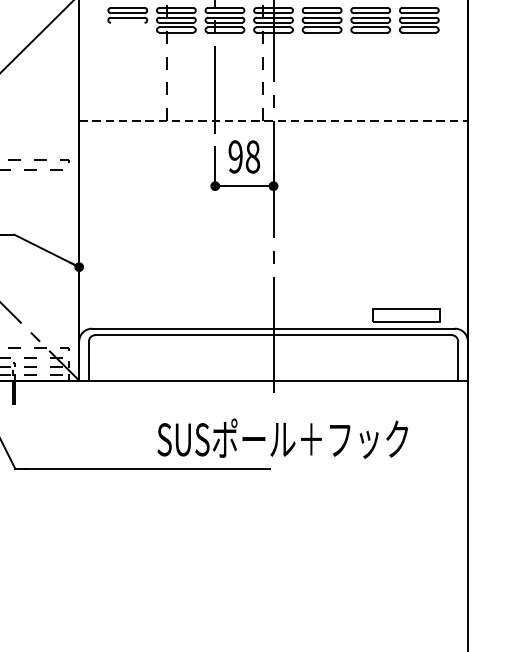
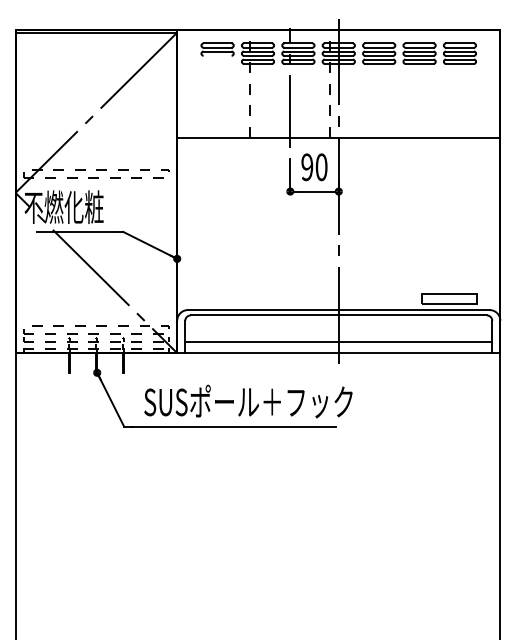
line: (273, 121) -> (338, 137), dashed -> solid
text: (252, 157) -> (321, 167), 98 -> 90
line: (273, 367) -> (338, 342), added
text: (282, 438) -> (248, 401), moved

